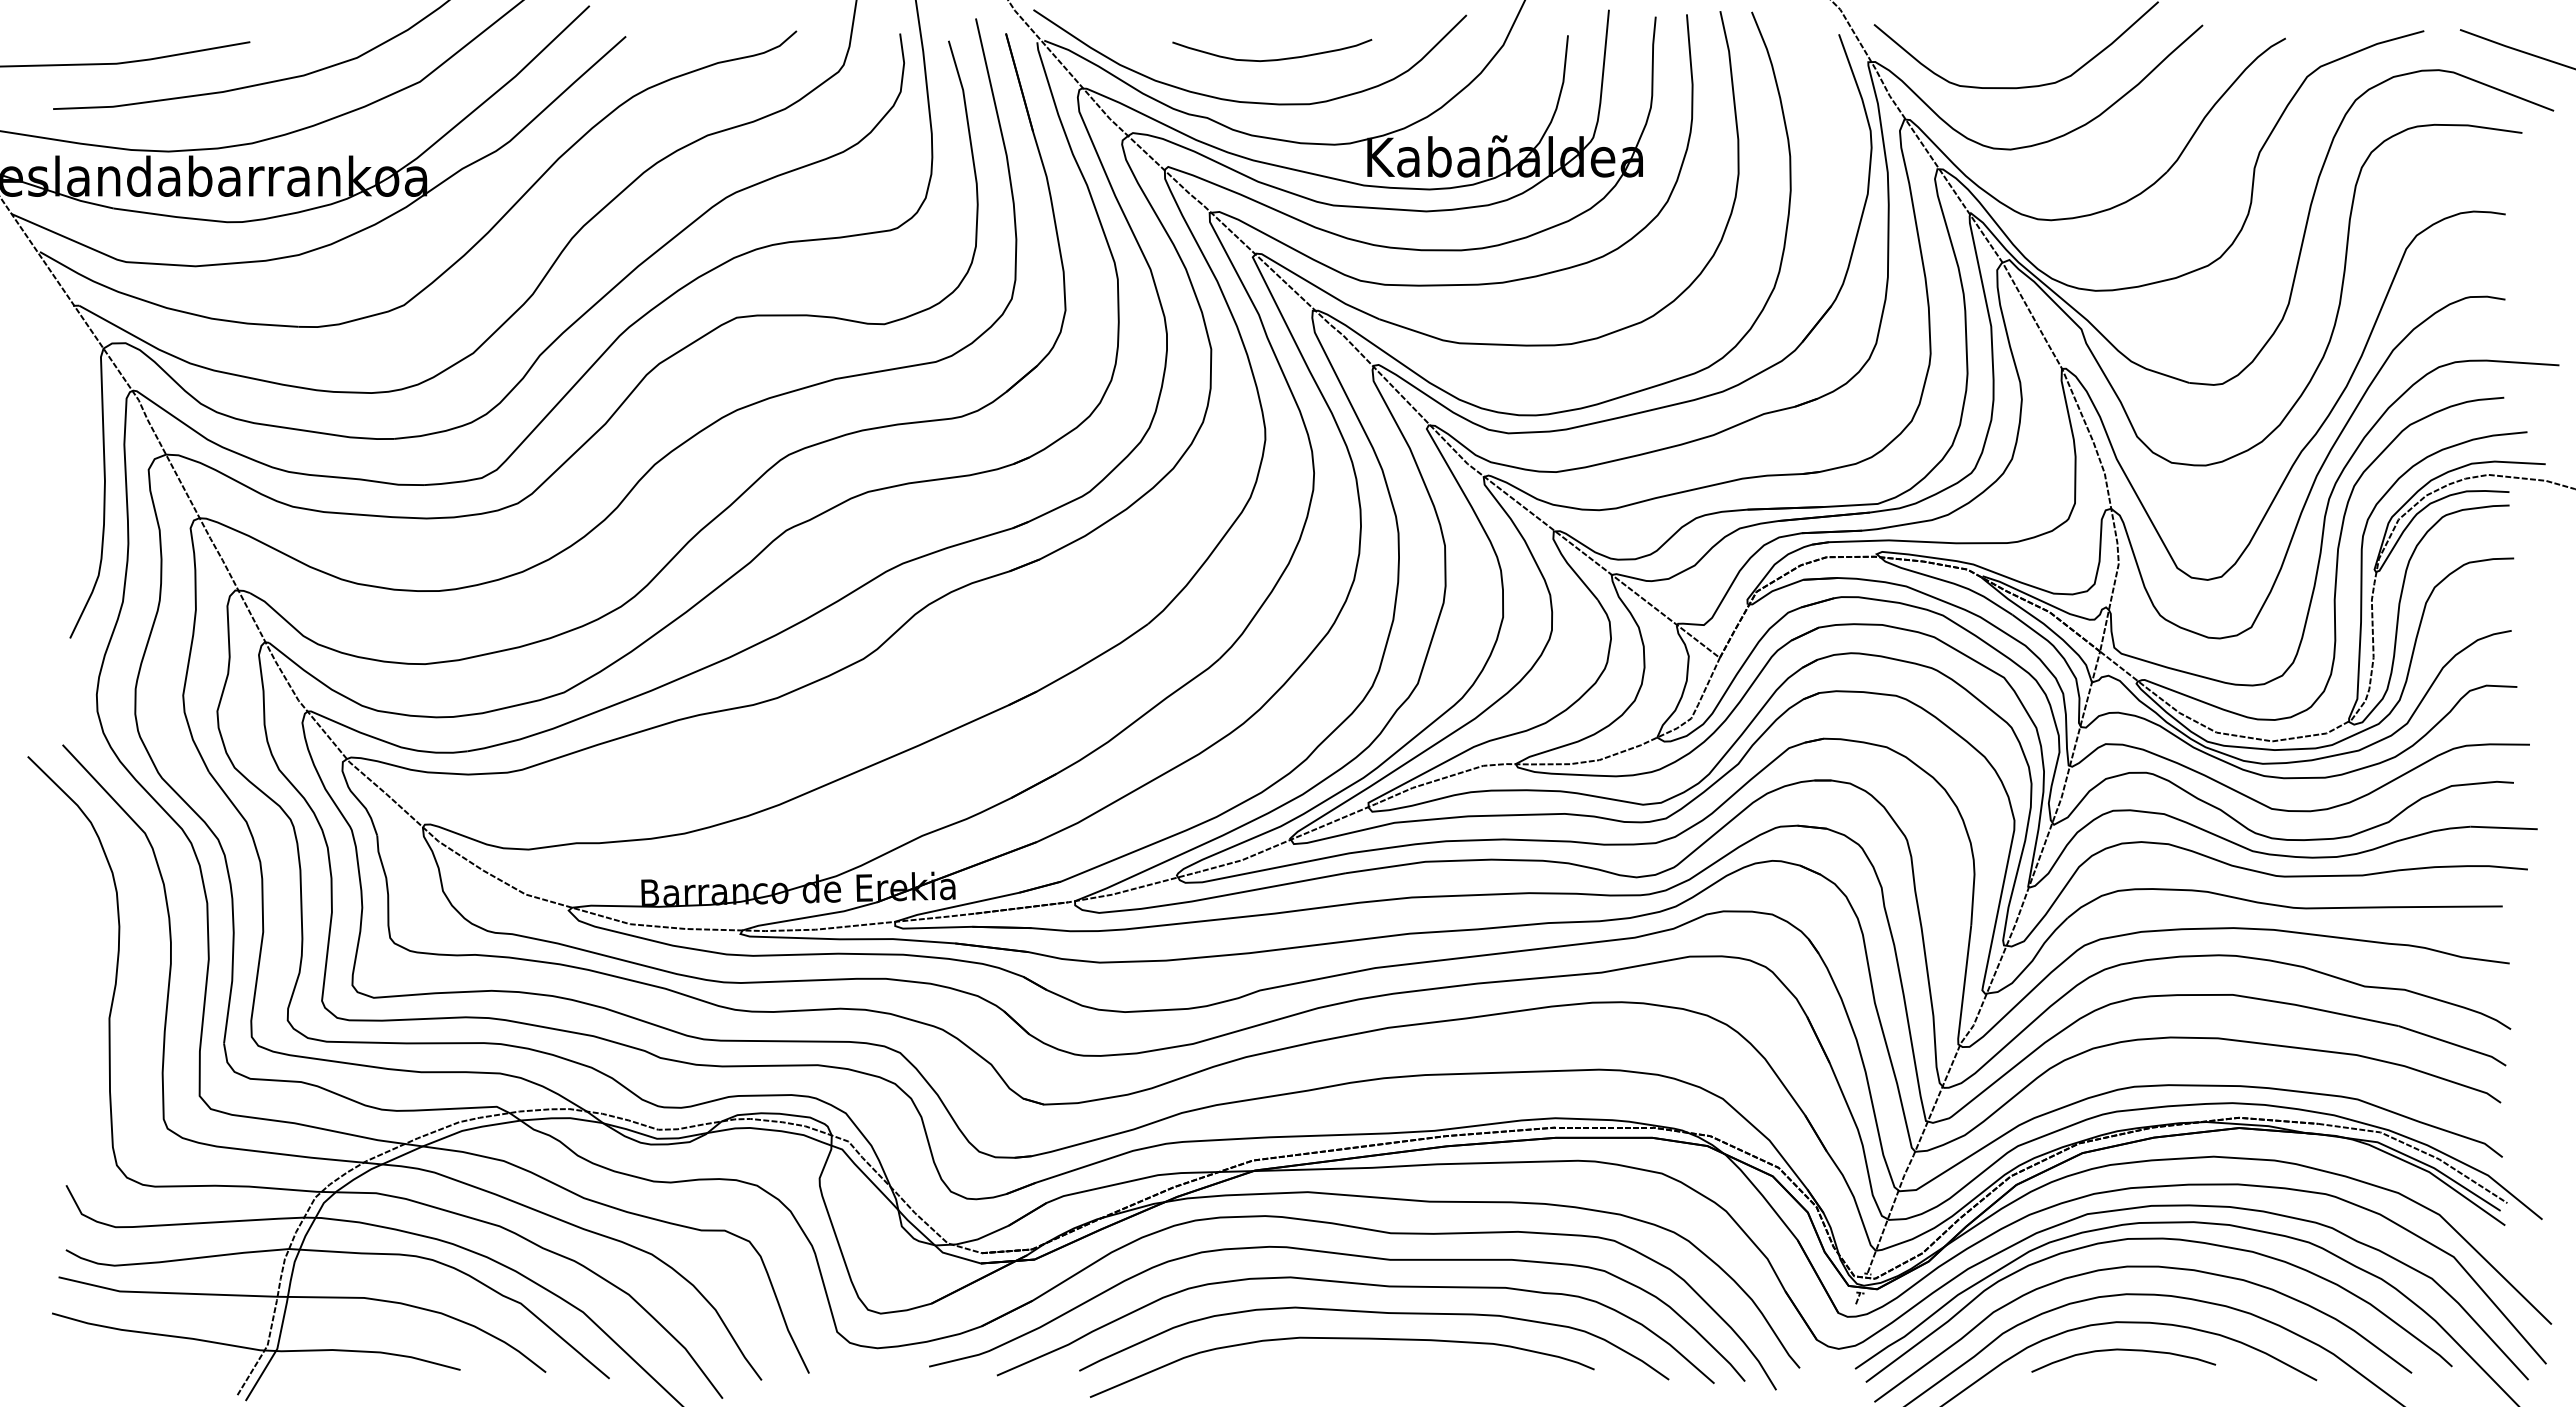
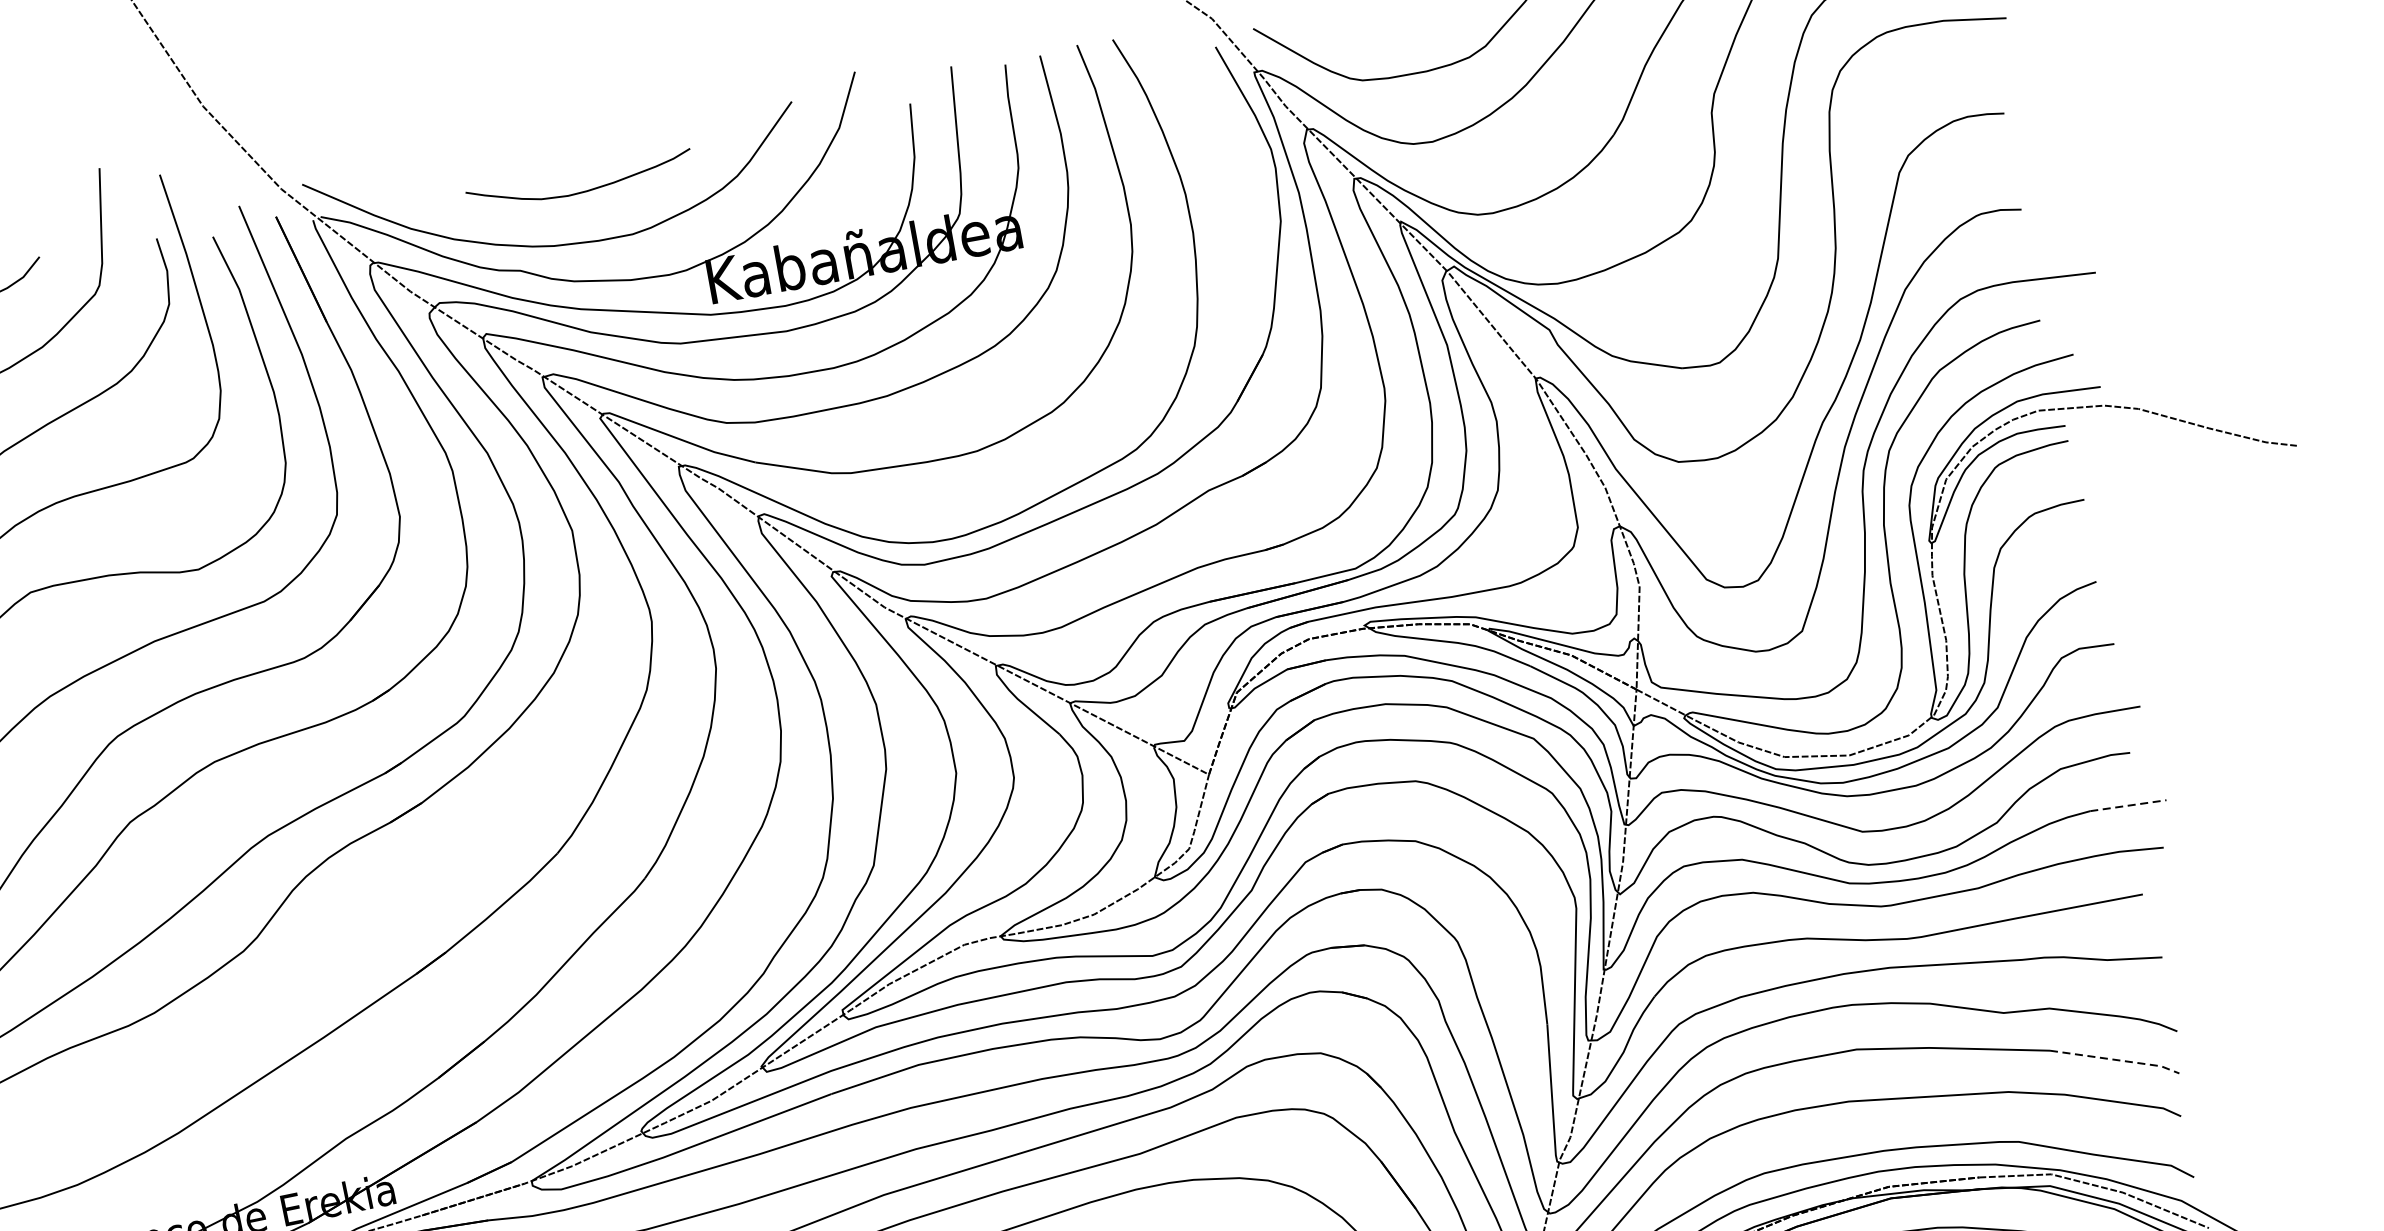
line: (2504, 827) -> (2128, 805), solid -> dashed
line: (2454, 1044) -> (2116, 1060), solid -> dashed

